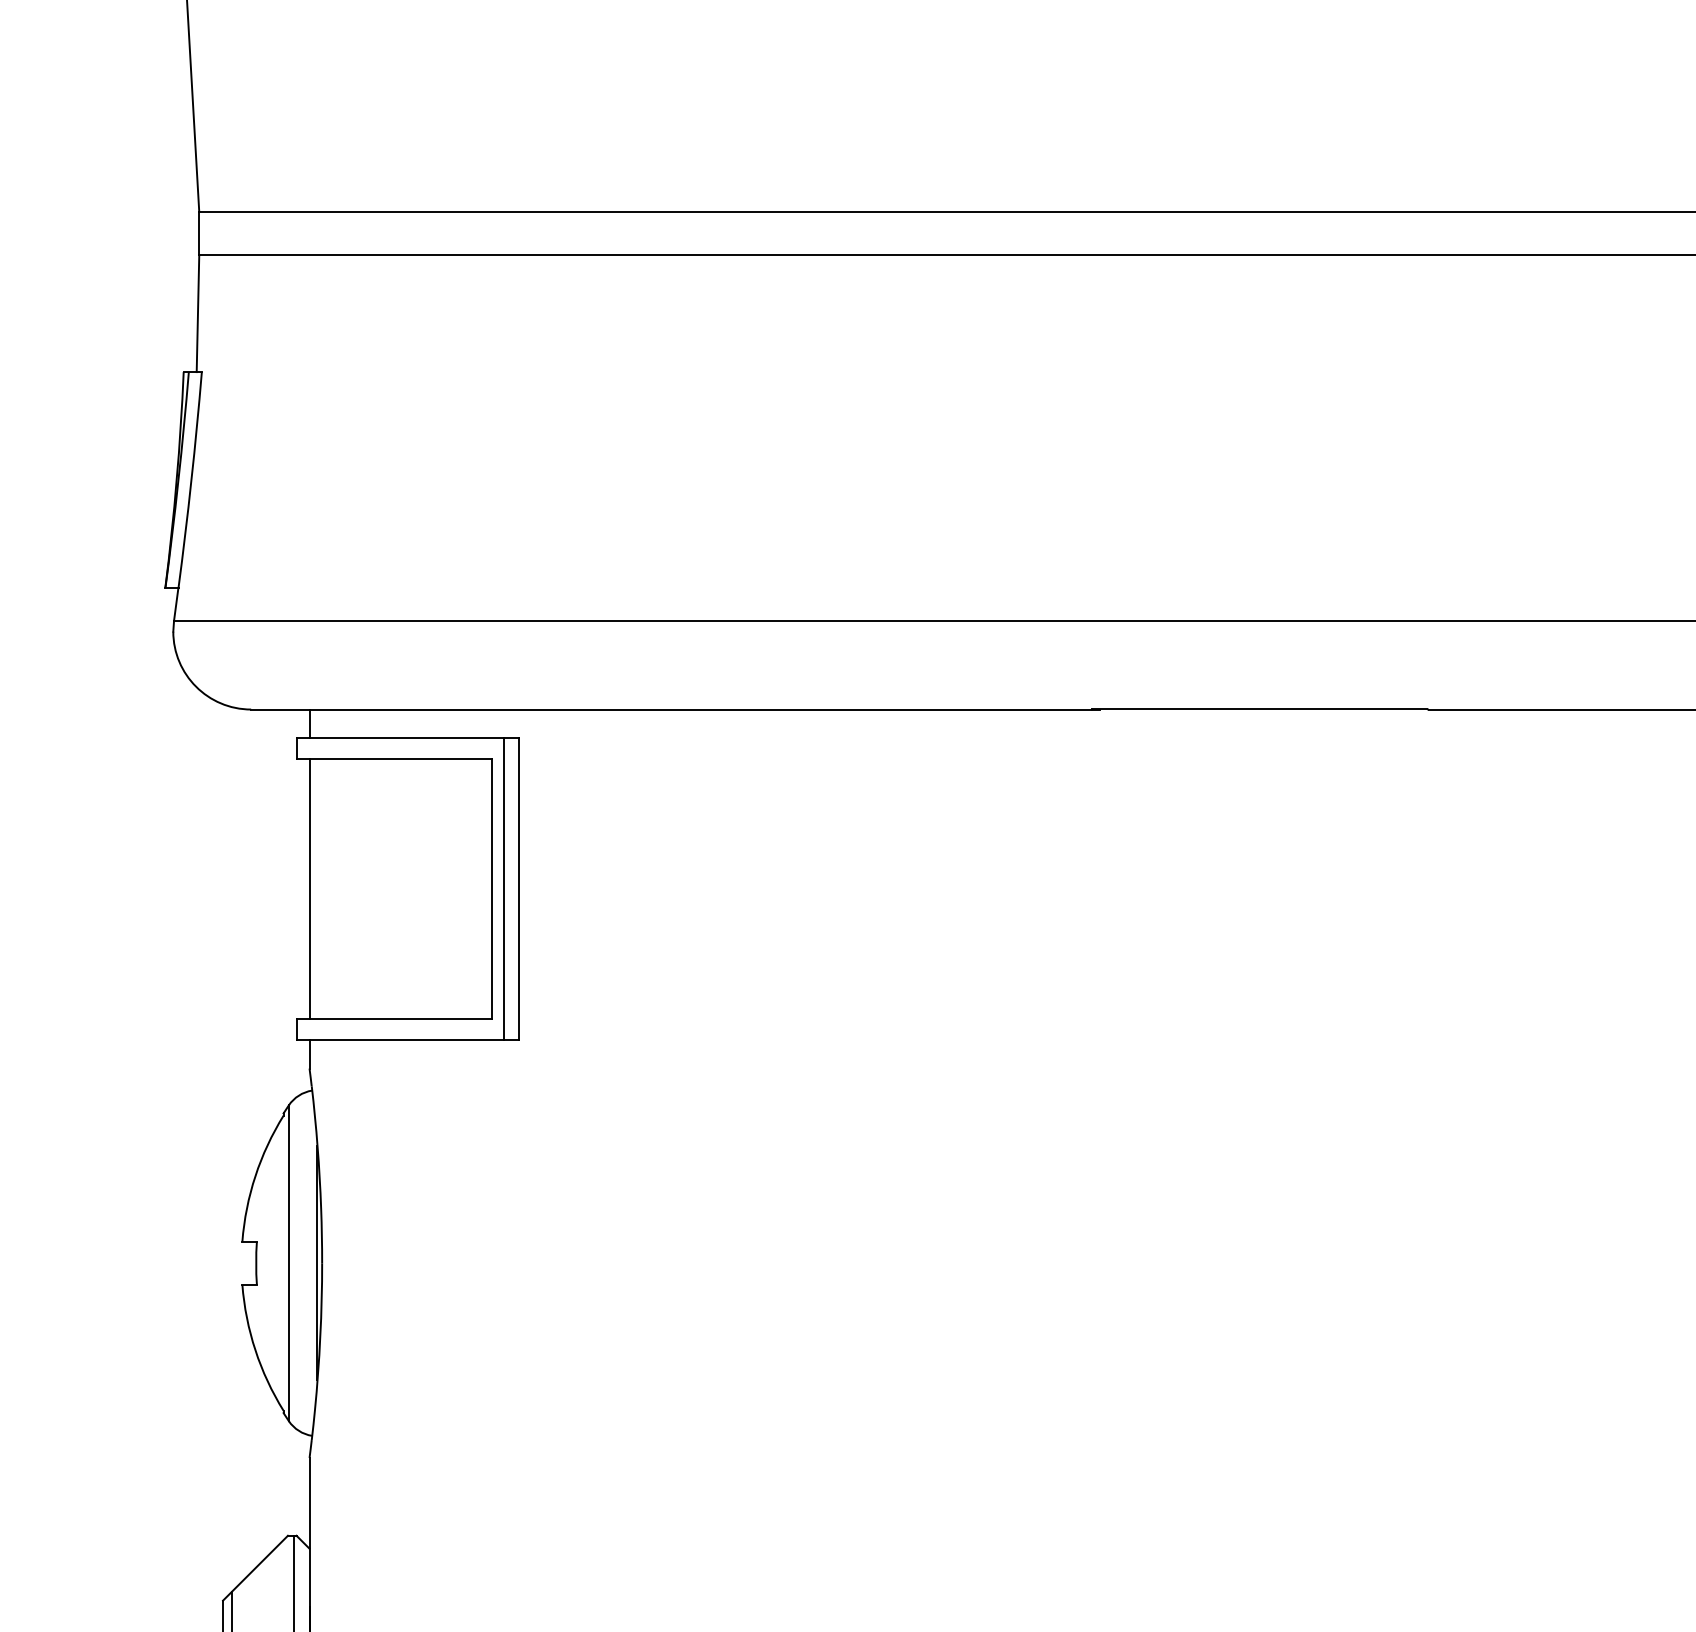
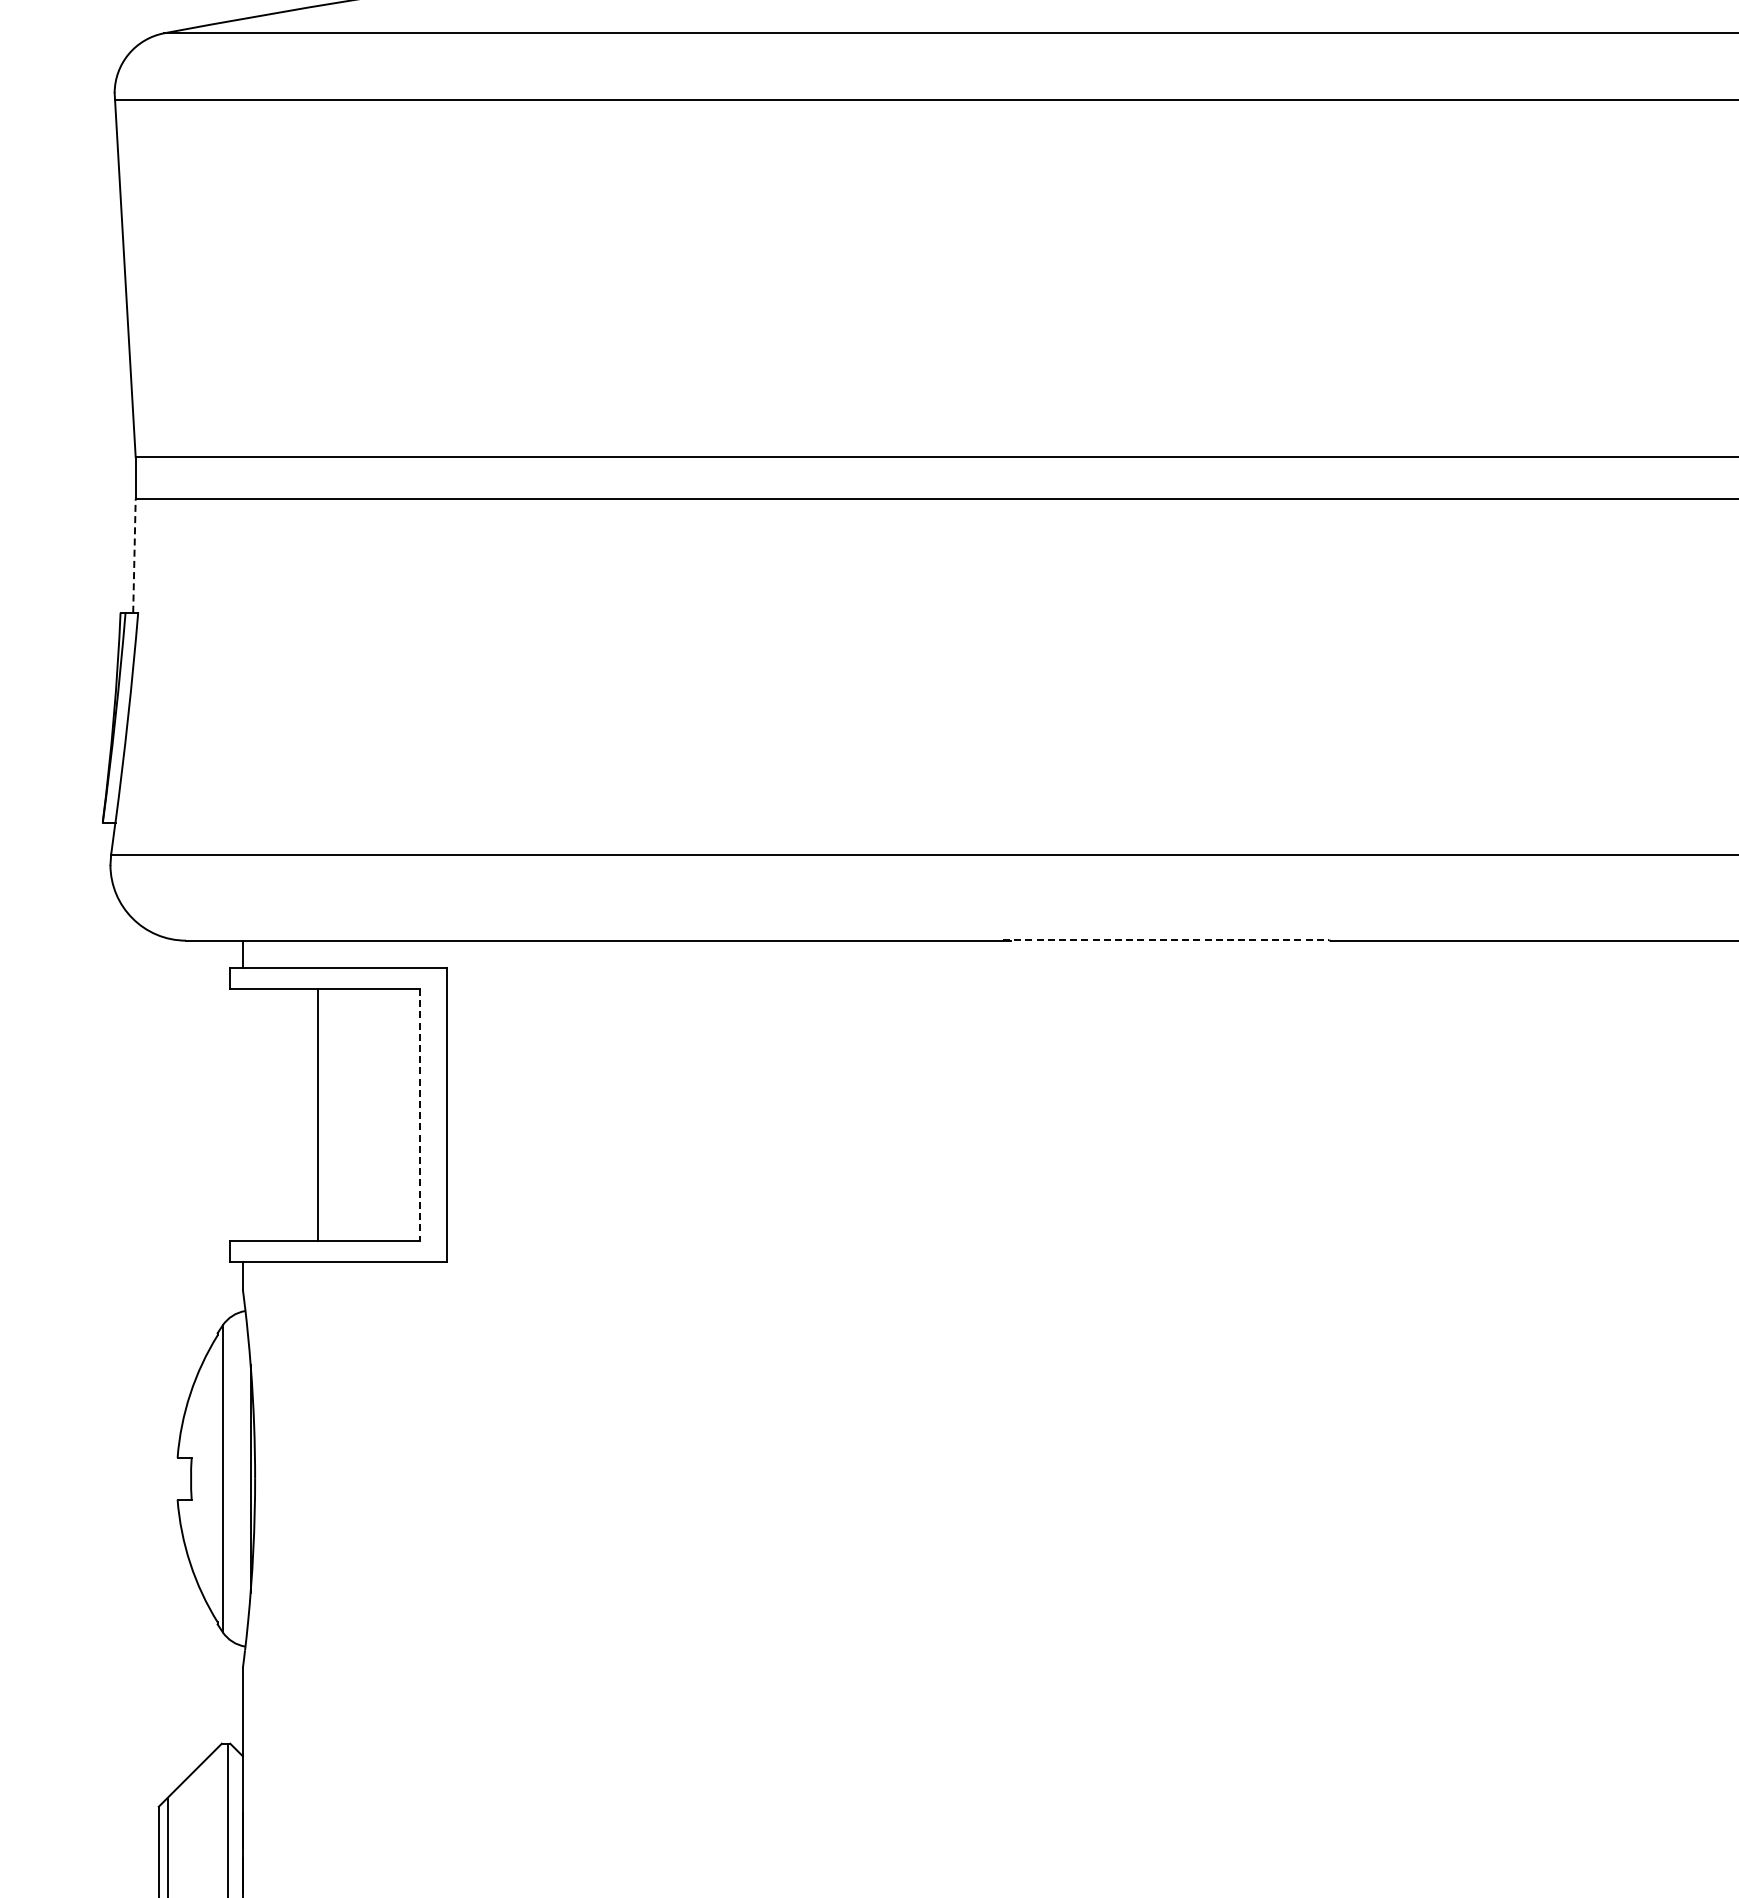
line: (198, 313) -> (134, 555), solid -> dashed
line: (1259, 709) -> (1166, 940), solid -> dashed
line: (503, 888) -> (431, 1114), removed
line: (309, 889) -> (317, 1115), moved
line: (491, 889) -> (419, 1115), solid -> dashed

